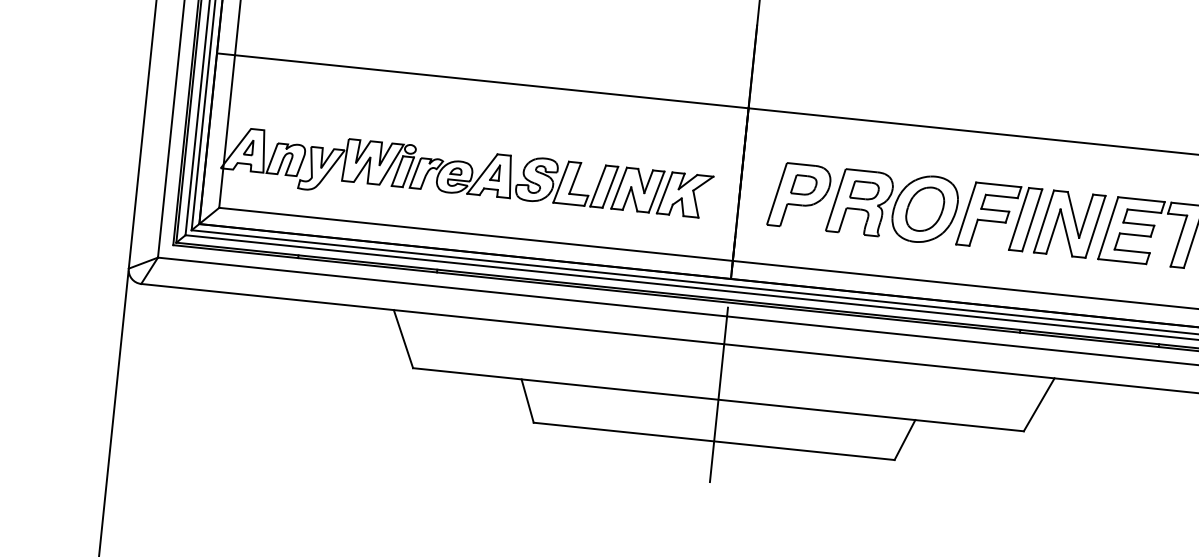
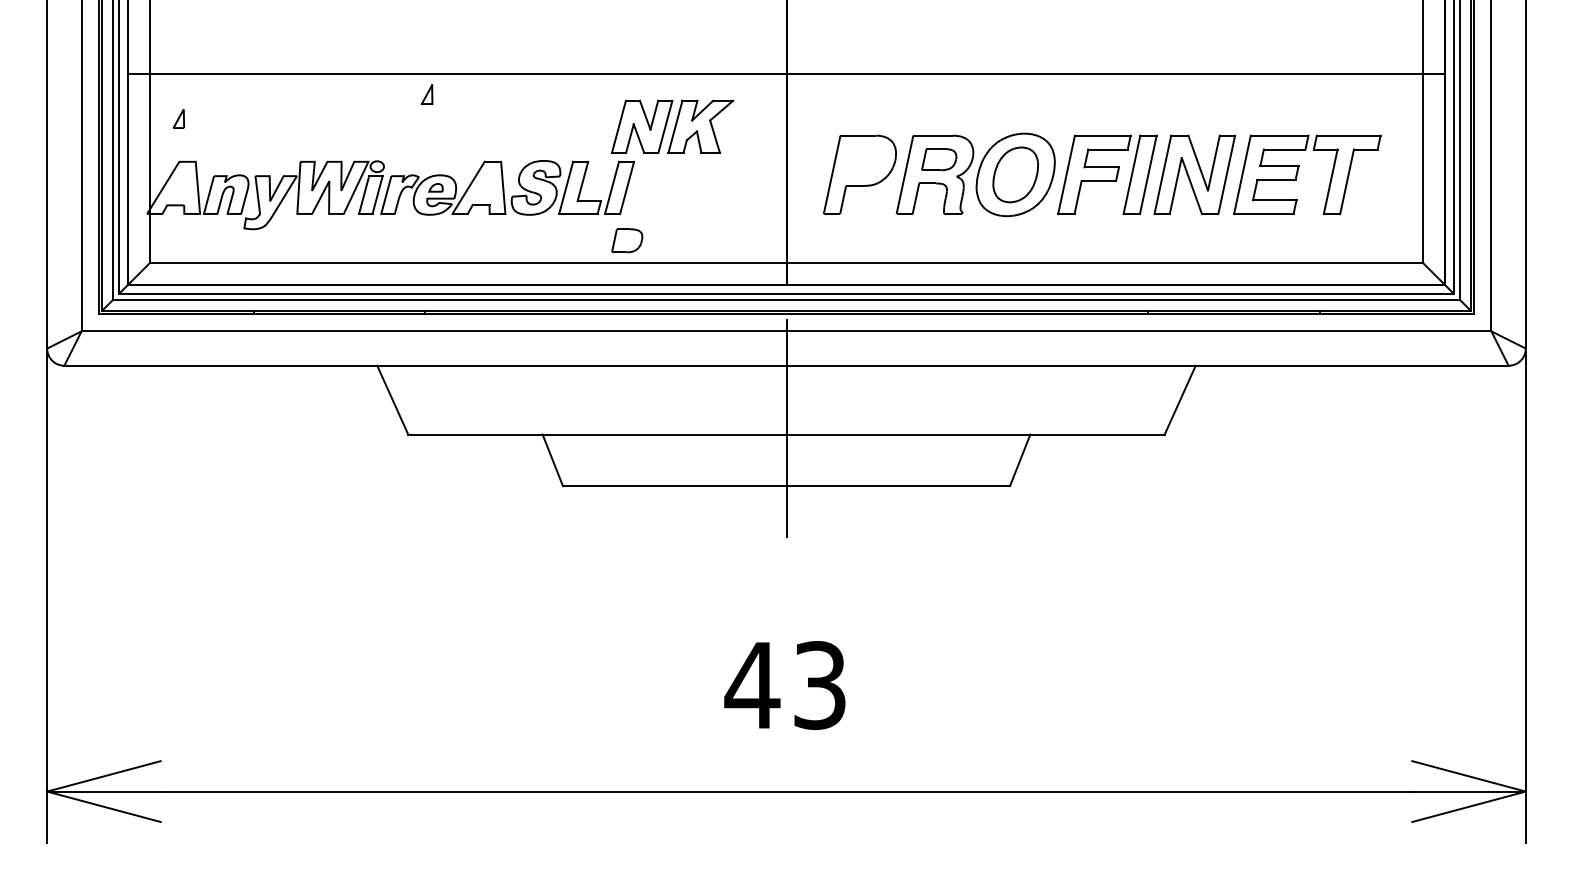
part: (248, 147) -> (178, 118), moved
part: (494, 172) -> (426, 94), moved
part: (804, 185) -> (627, 240), moved
part: (662, 192) -> (672, 126), moved

